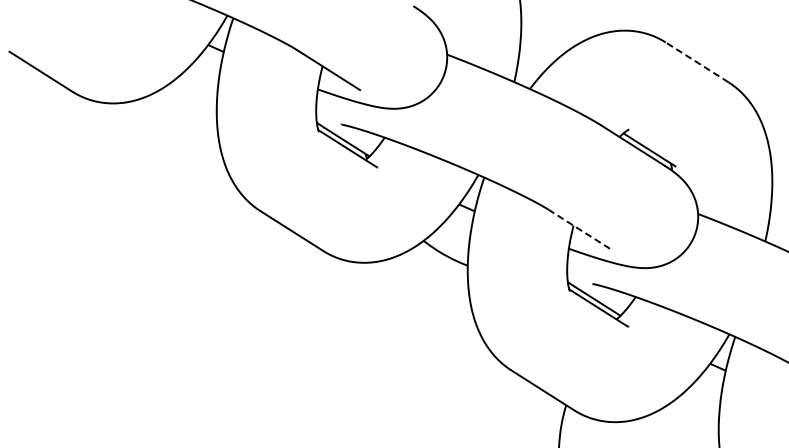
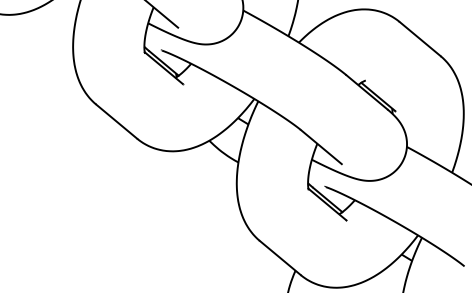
line: (696, 62) -> (419, 39), dashed -> solid
line: (580, 229) -> (321, 147), dashed -> solid

